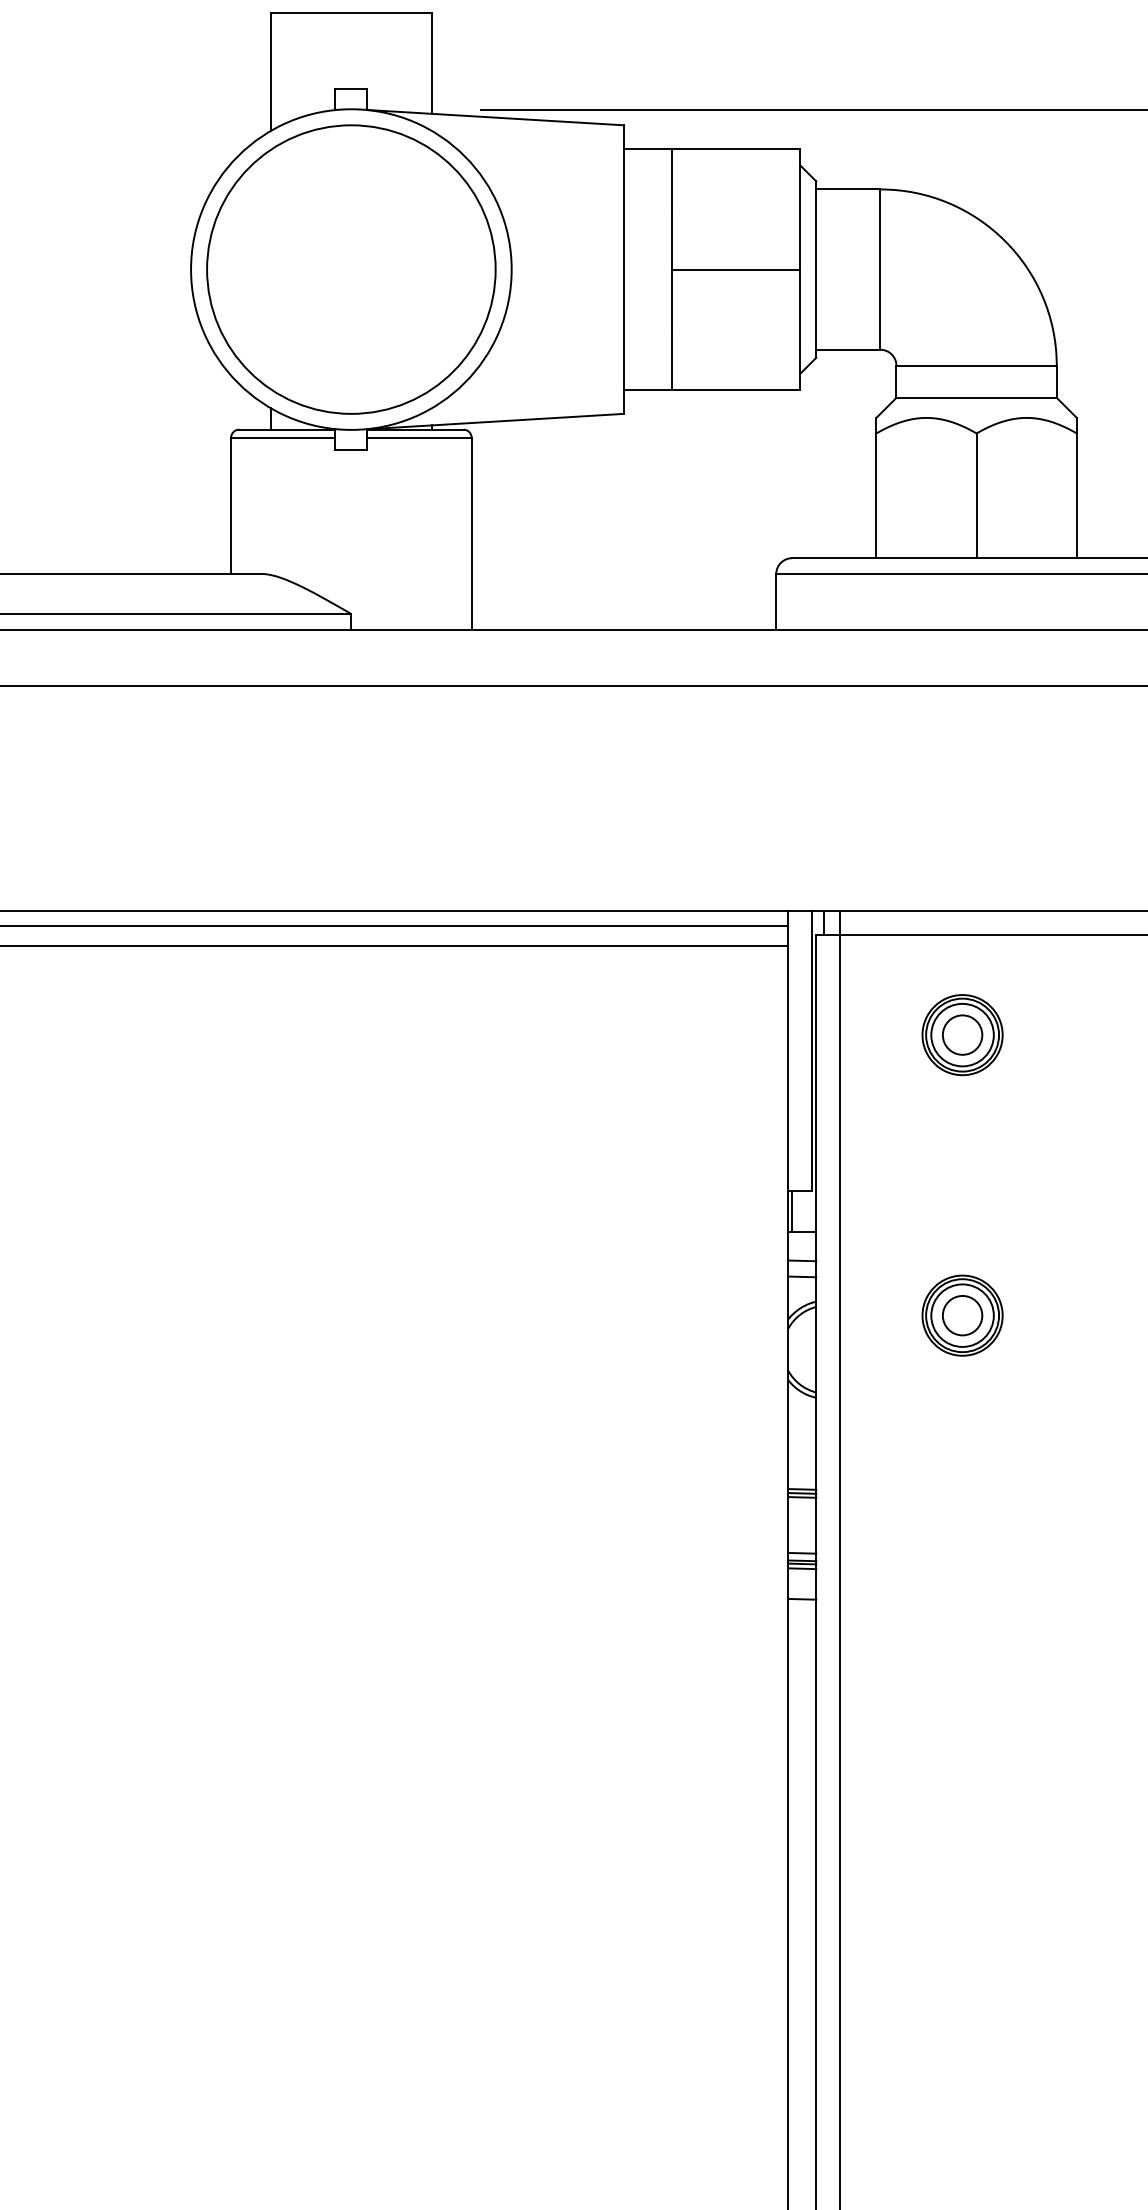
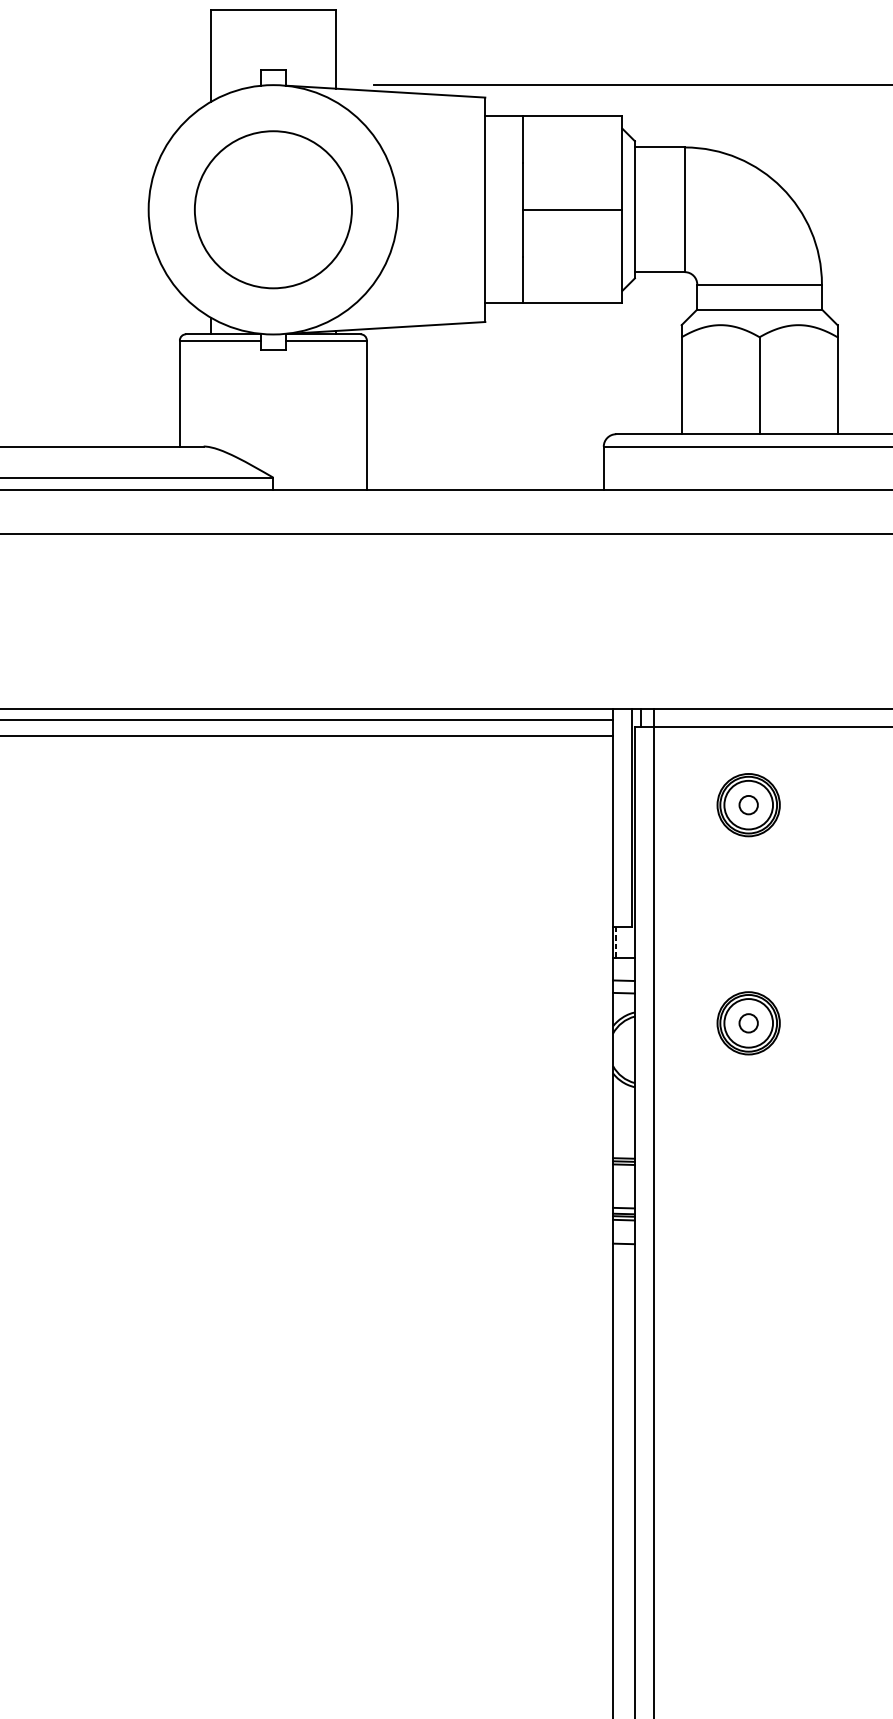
circle: (351, 269) -> (273, 209), size x0.7
circle: (962, 1034) -> (748, 804), size x0.6
line: (792, 1211) -> (616, 942), solid -> dashed
circle: (962, 1315) -> (748, 1023), size x0.6

